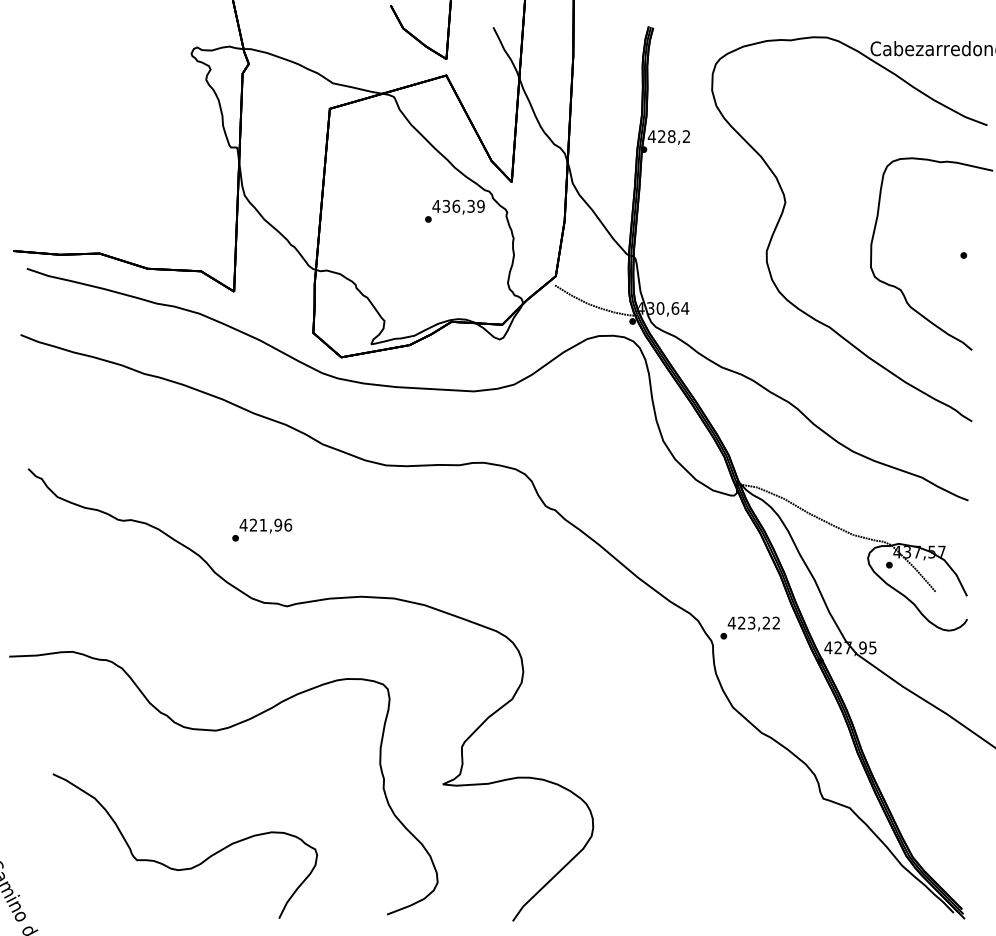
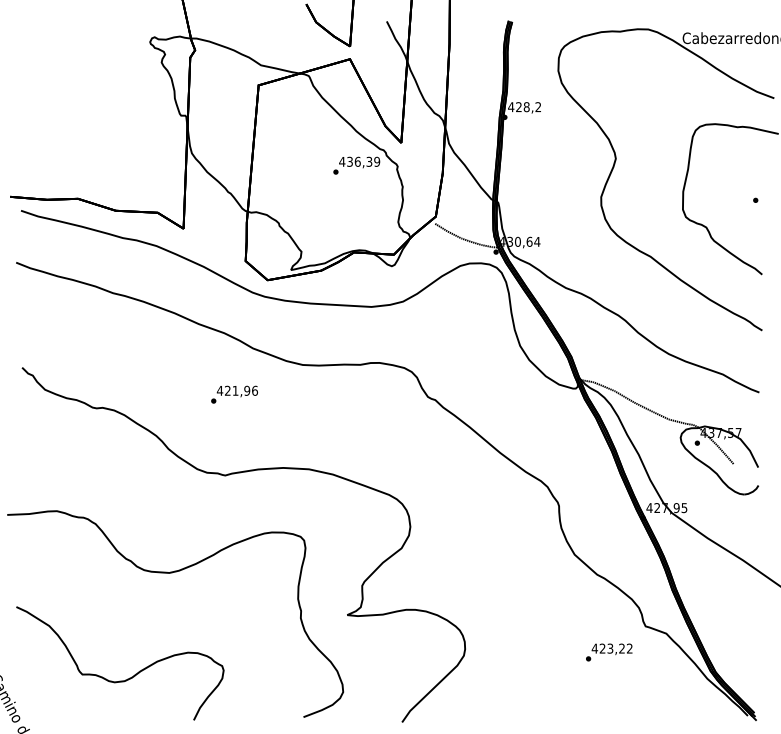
text: (262, 529) -> (234, 394), moved
text: (750, 628) -> (609, 652), moved
part: (194, 865) -> (127, 678), moved

